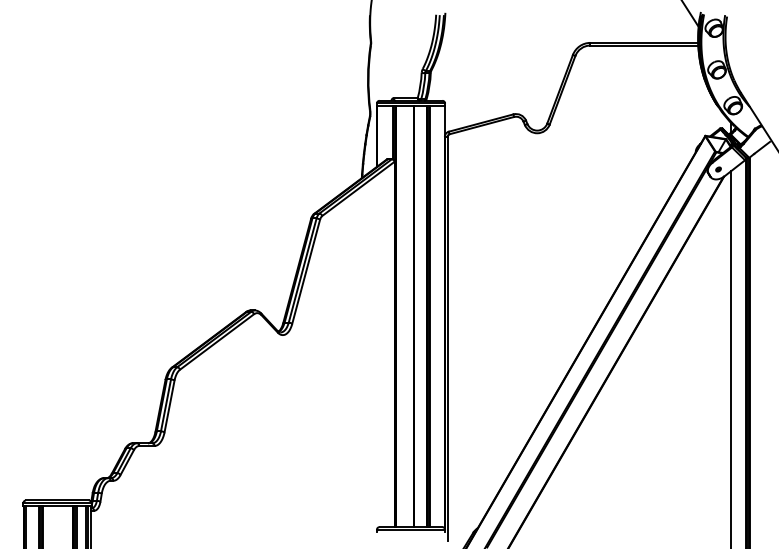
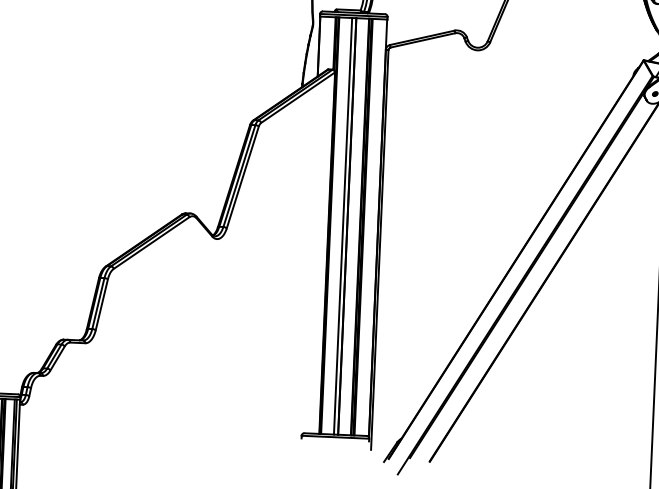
line: (409, 316) -> (343, 226), added

